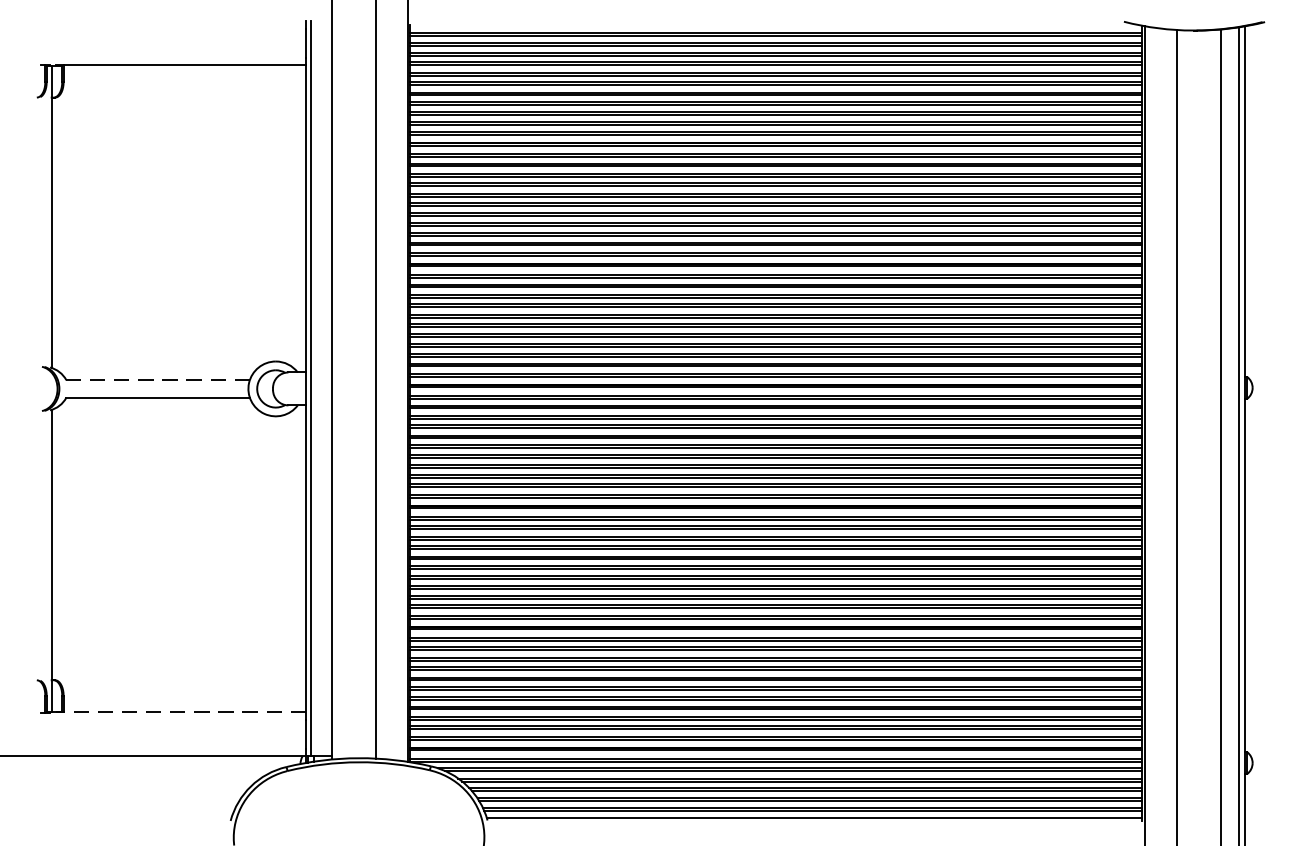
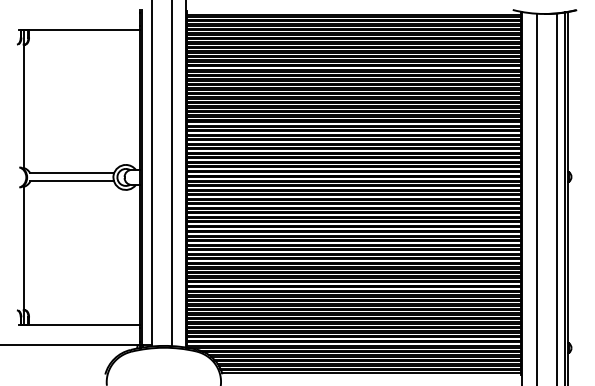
line: (158, 380) -> (72, 173), dashed -> solid
line: (180, 713) -> (82, 325), dashed -> solid

